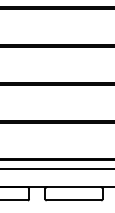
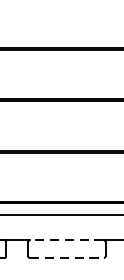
line: (73, 187) -> (66, 240), solid -> dashed
line: (74, 200) -> (67, 258), solid -> dashed

